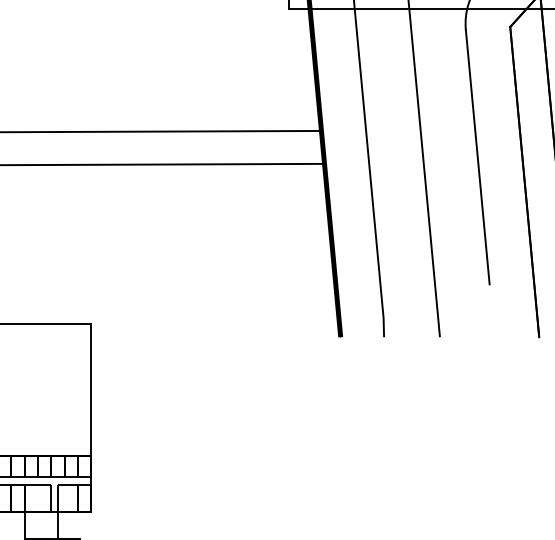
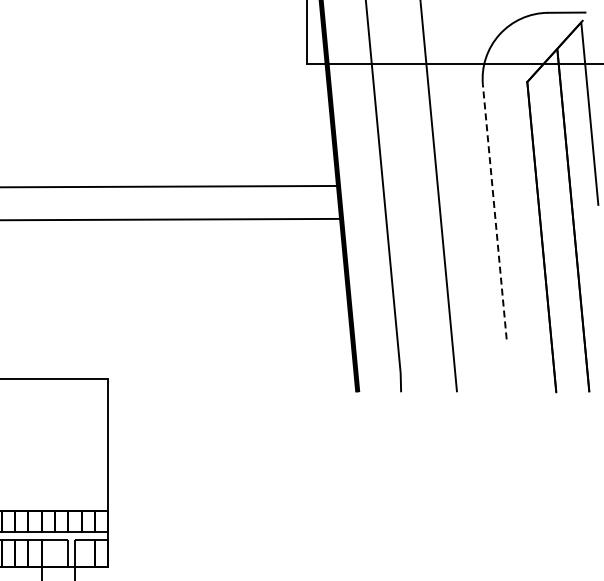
line: (477, 157) -> (494, 212), solid -> dashed

